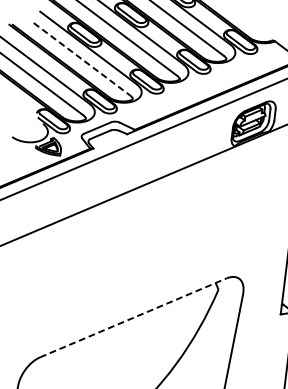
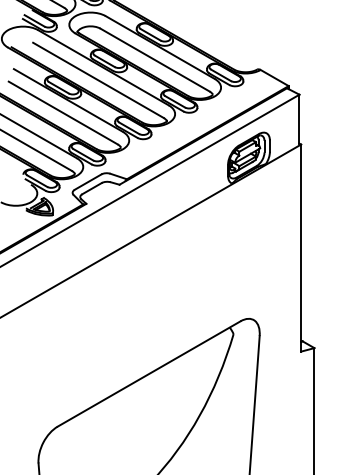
line: (82, 59) -> (63, 113), dashed -> solid
line: (133, 318) -> (149, 374), dashed -> solid

